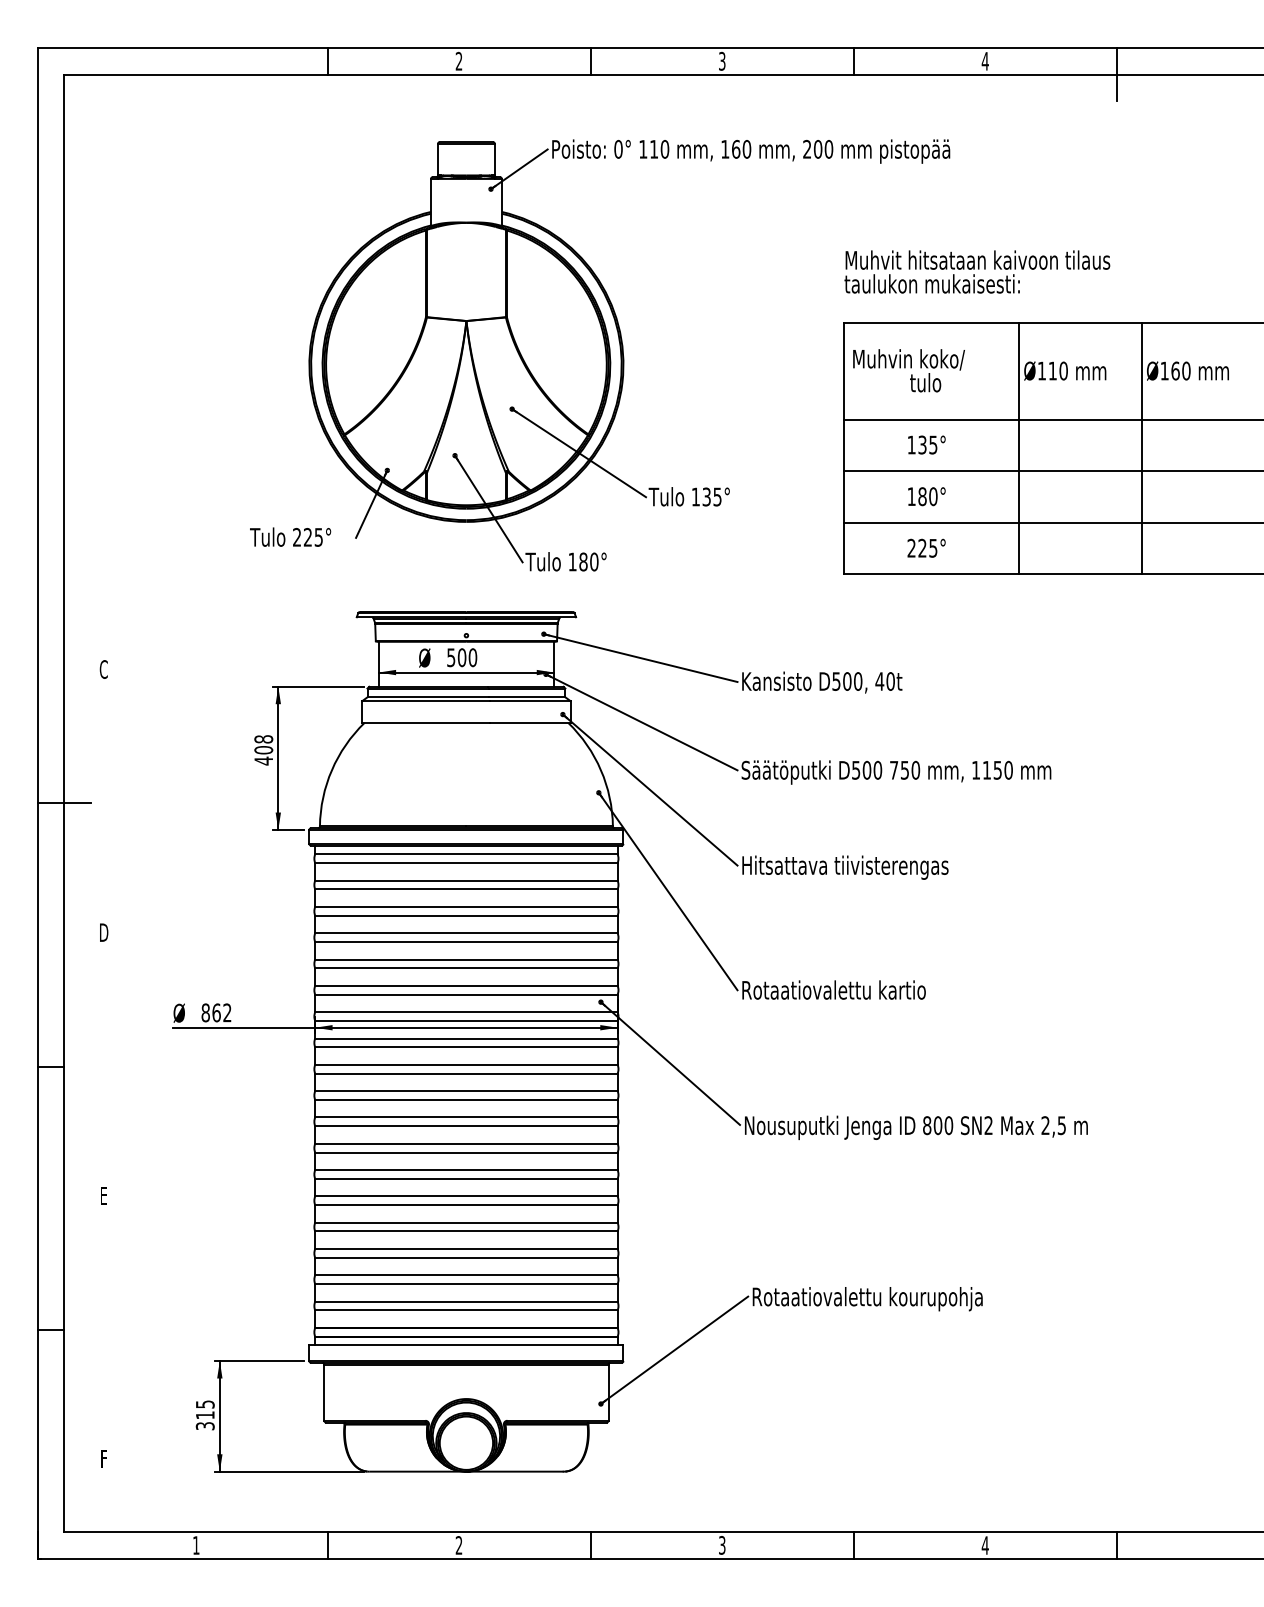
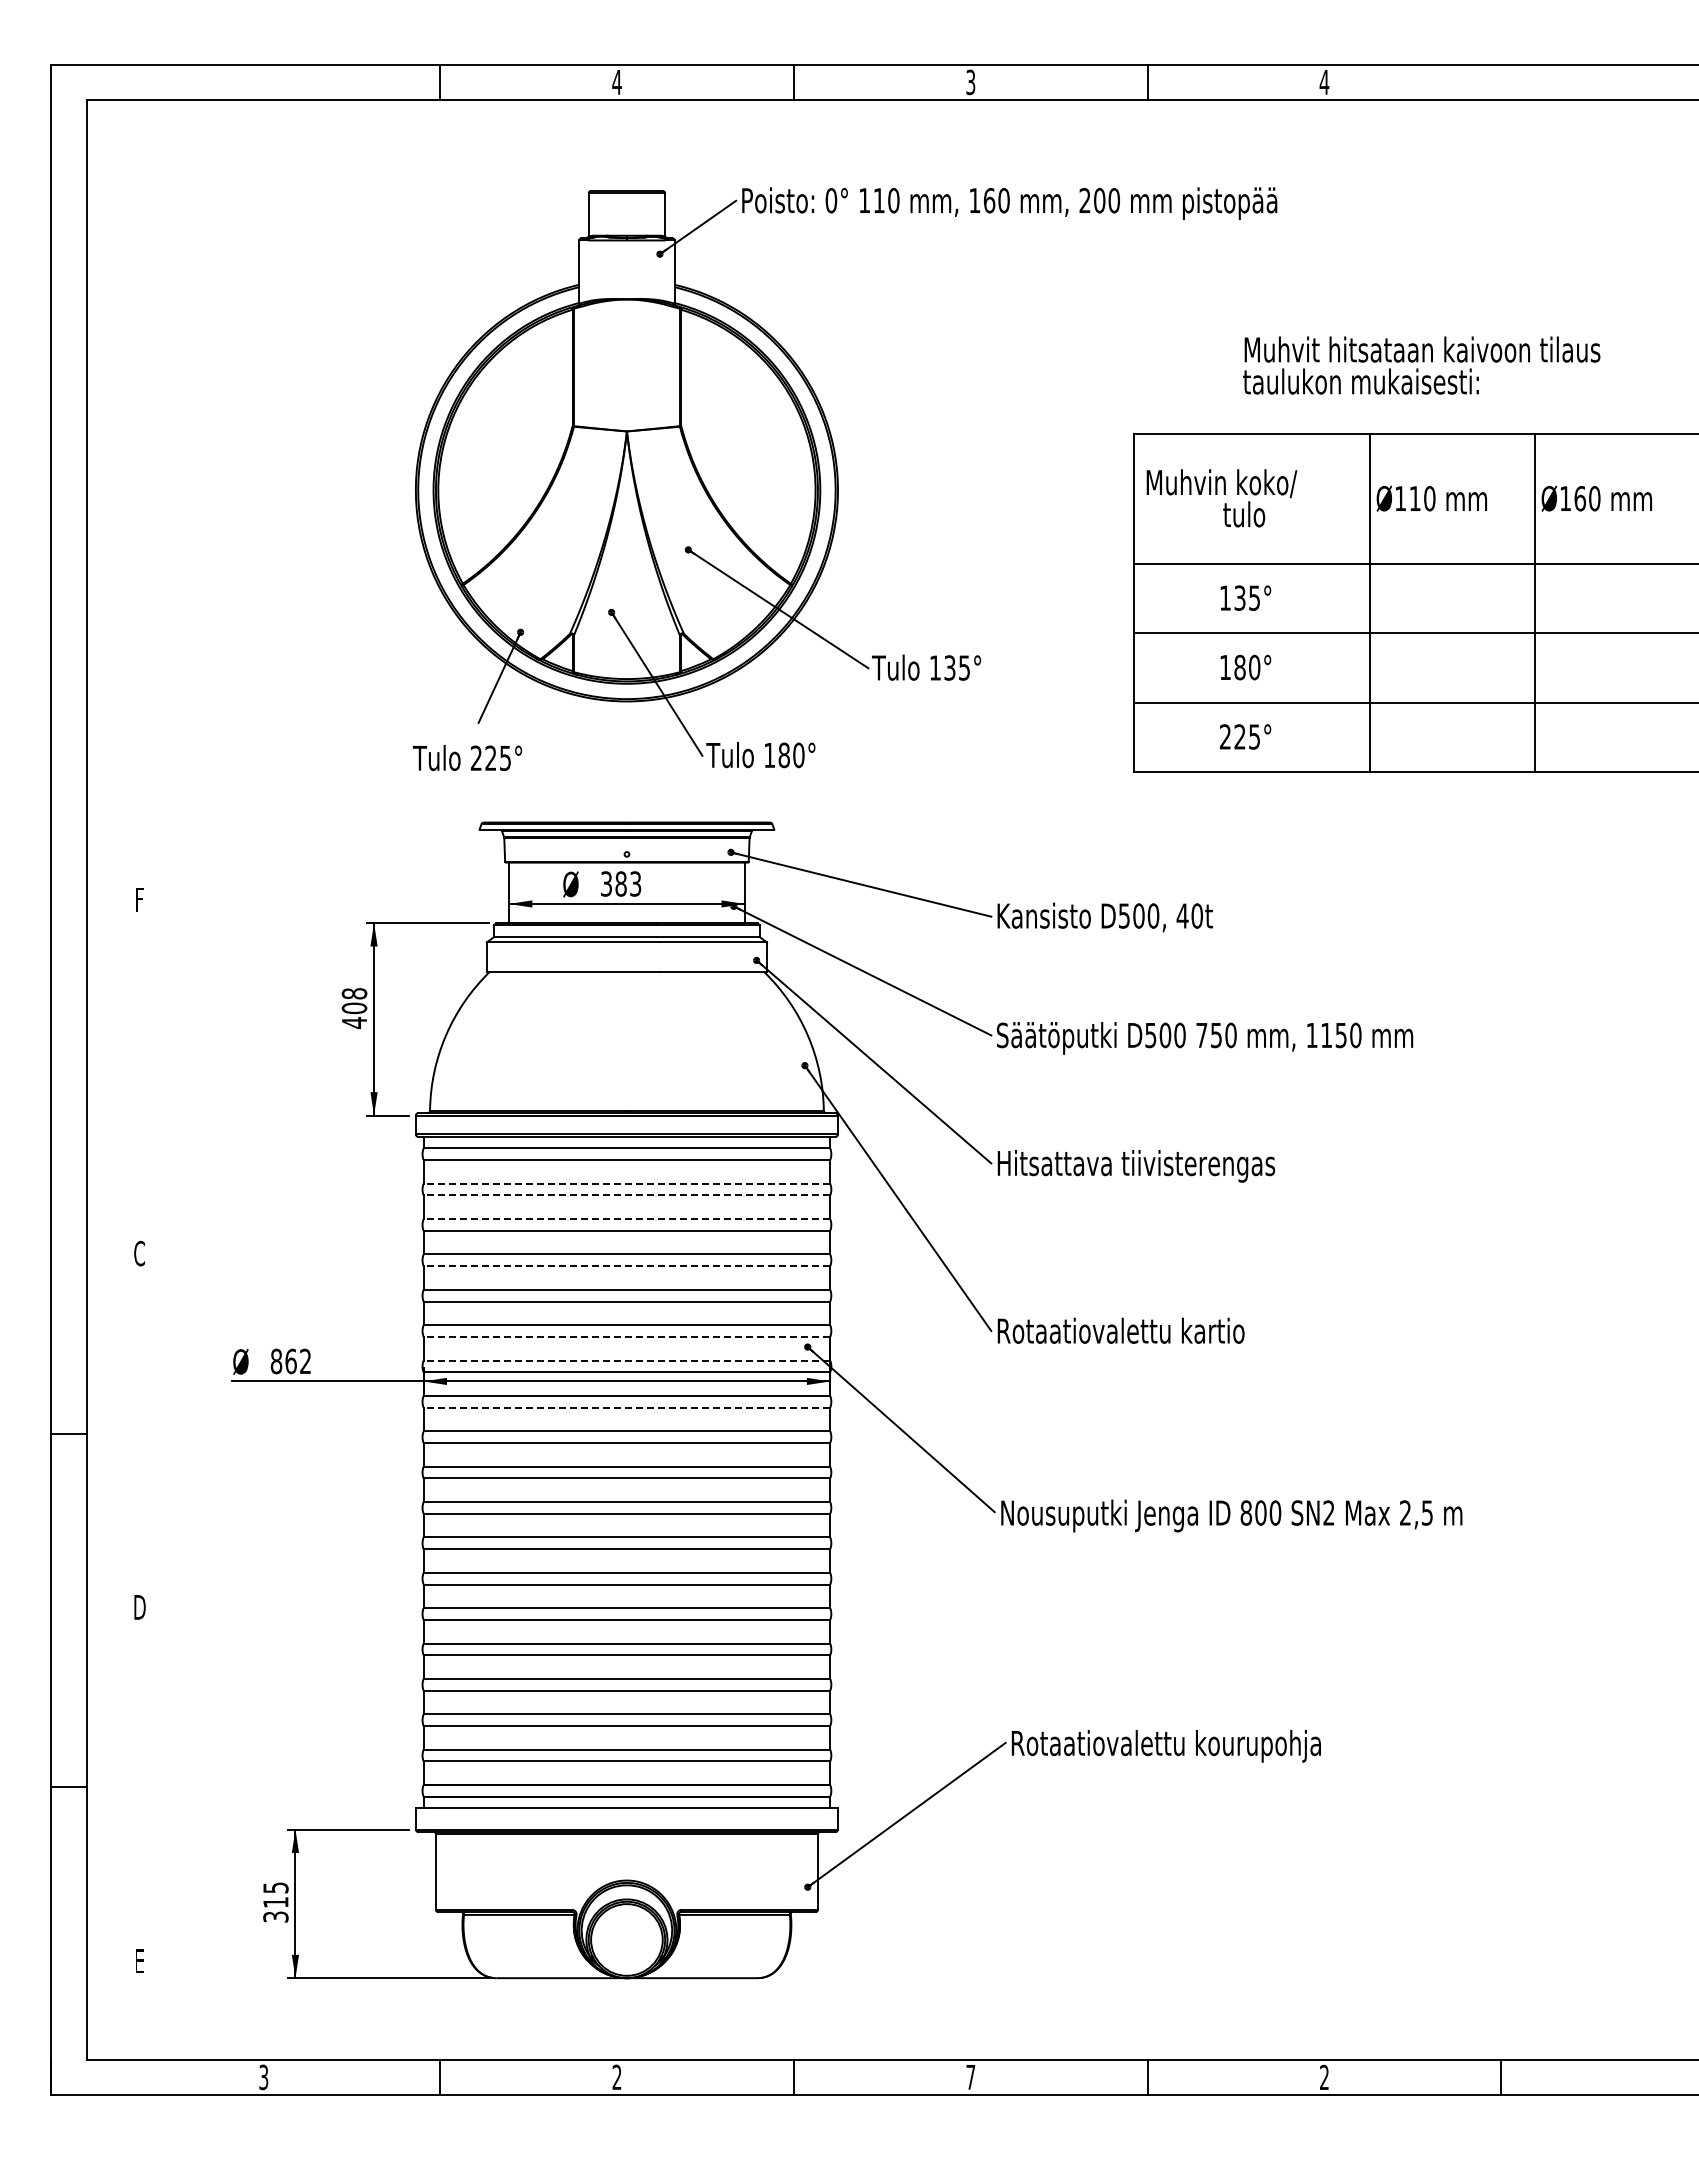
text: (458, 60) -> (616, 81), 2 -> 4
line: (1117, 74) -> (1501, 99), removed
text: (977, 271) -> (1421, 365), moved
text: (290, 537) -> (467, 758), moved
text: (462, 657) -> (621, 883), 500 -> 383
text: (103, 669) -> (139, 899), C -> F
line: (64, 803) -> (86, 1080), removed
line: (466, 880) -> (626, 1183), solid -> dashed
line: (466, 889) -> (626, 1195), solid -> dashed
line: (466, 907) -> (626, 1219), solid -> dashed
text: (103, 932) -> (139, 1253), D -> C
line: (466, 942) -> (626, 1266), solid -> dashed
line: (466, 994) -> (626, 1336), solid -> dashed
line: (466, 1012) -> (626, 1360), solid -> dashed
line: (466, 1047) -> (626, 1407), solid -> dashed
text: (103, 1195) -> (139, 1607), E -> D
text: (104, 1459) -> (140, 1962), F -> E
text: (985, 1544) -> (1324, 2076), 4 -> 2
text: (196, 1545) -> (263, 2077), 1 -> 3
text: (722, 1545) -> (970, 2077), 3 -> 7

